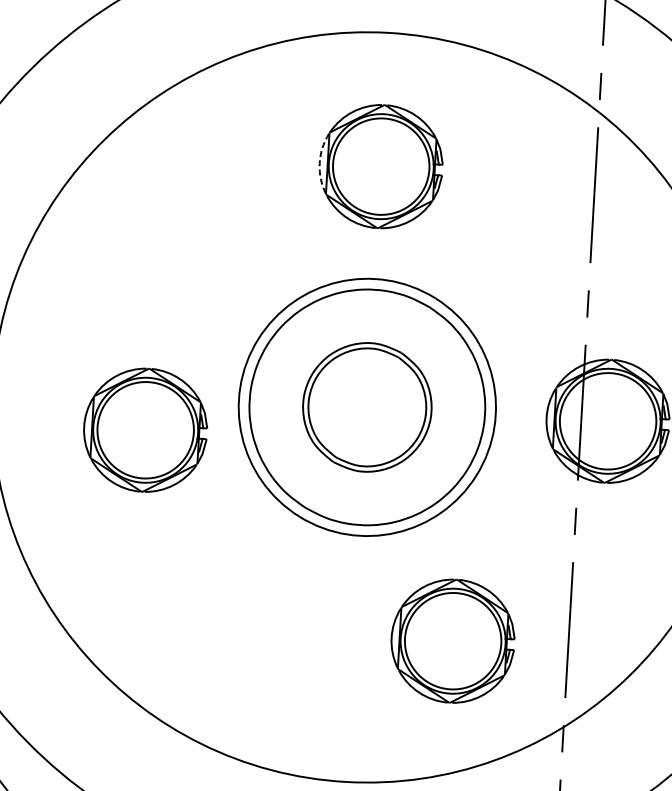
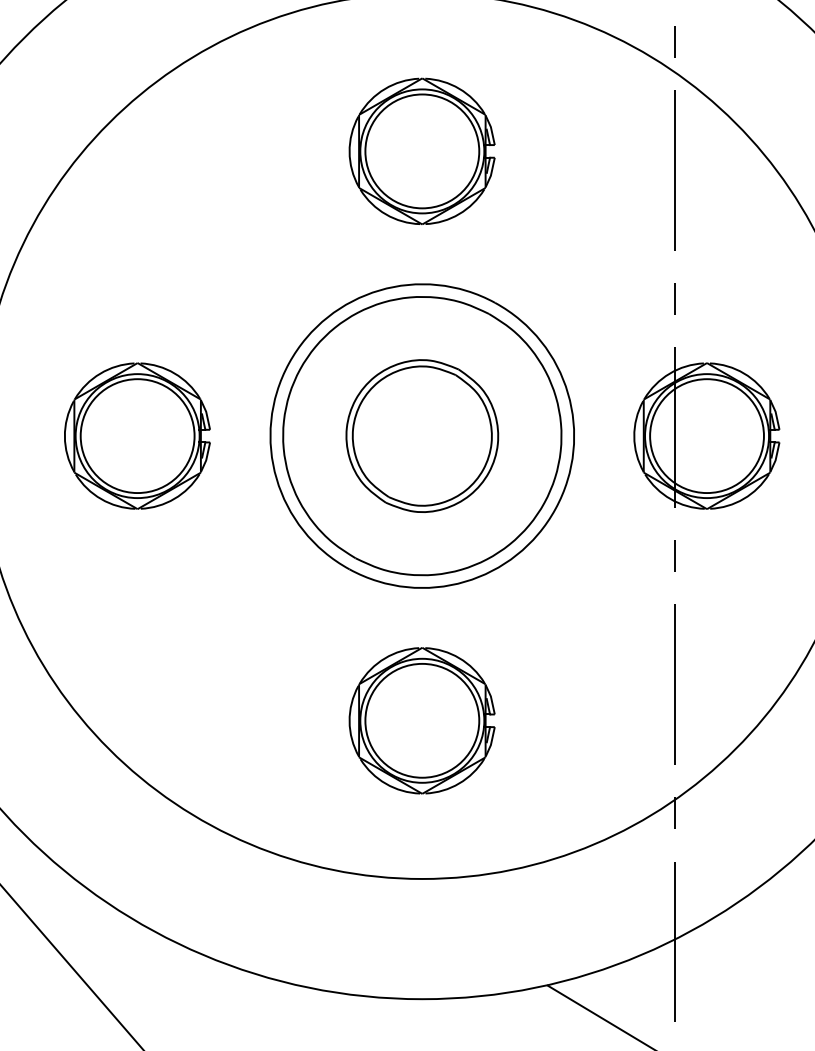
arc: (319, 164) -> (349, 152), dashed -> solid
part: (145, 429) -> (137, 435), moved
part: (452, 640) -> (421, 720), moved

